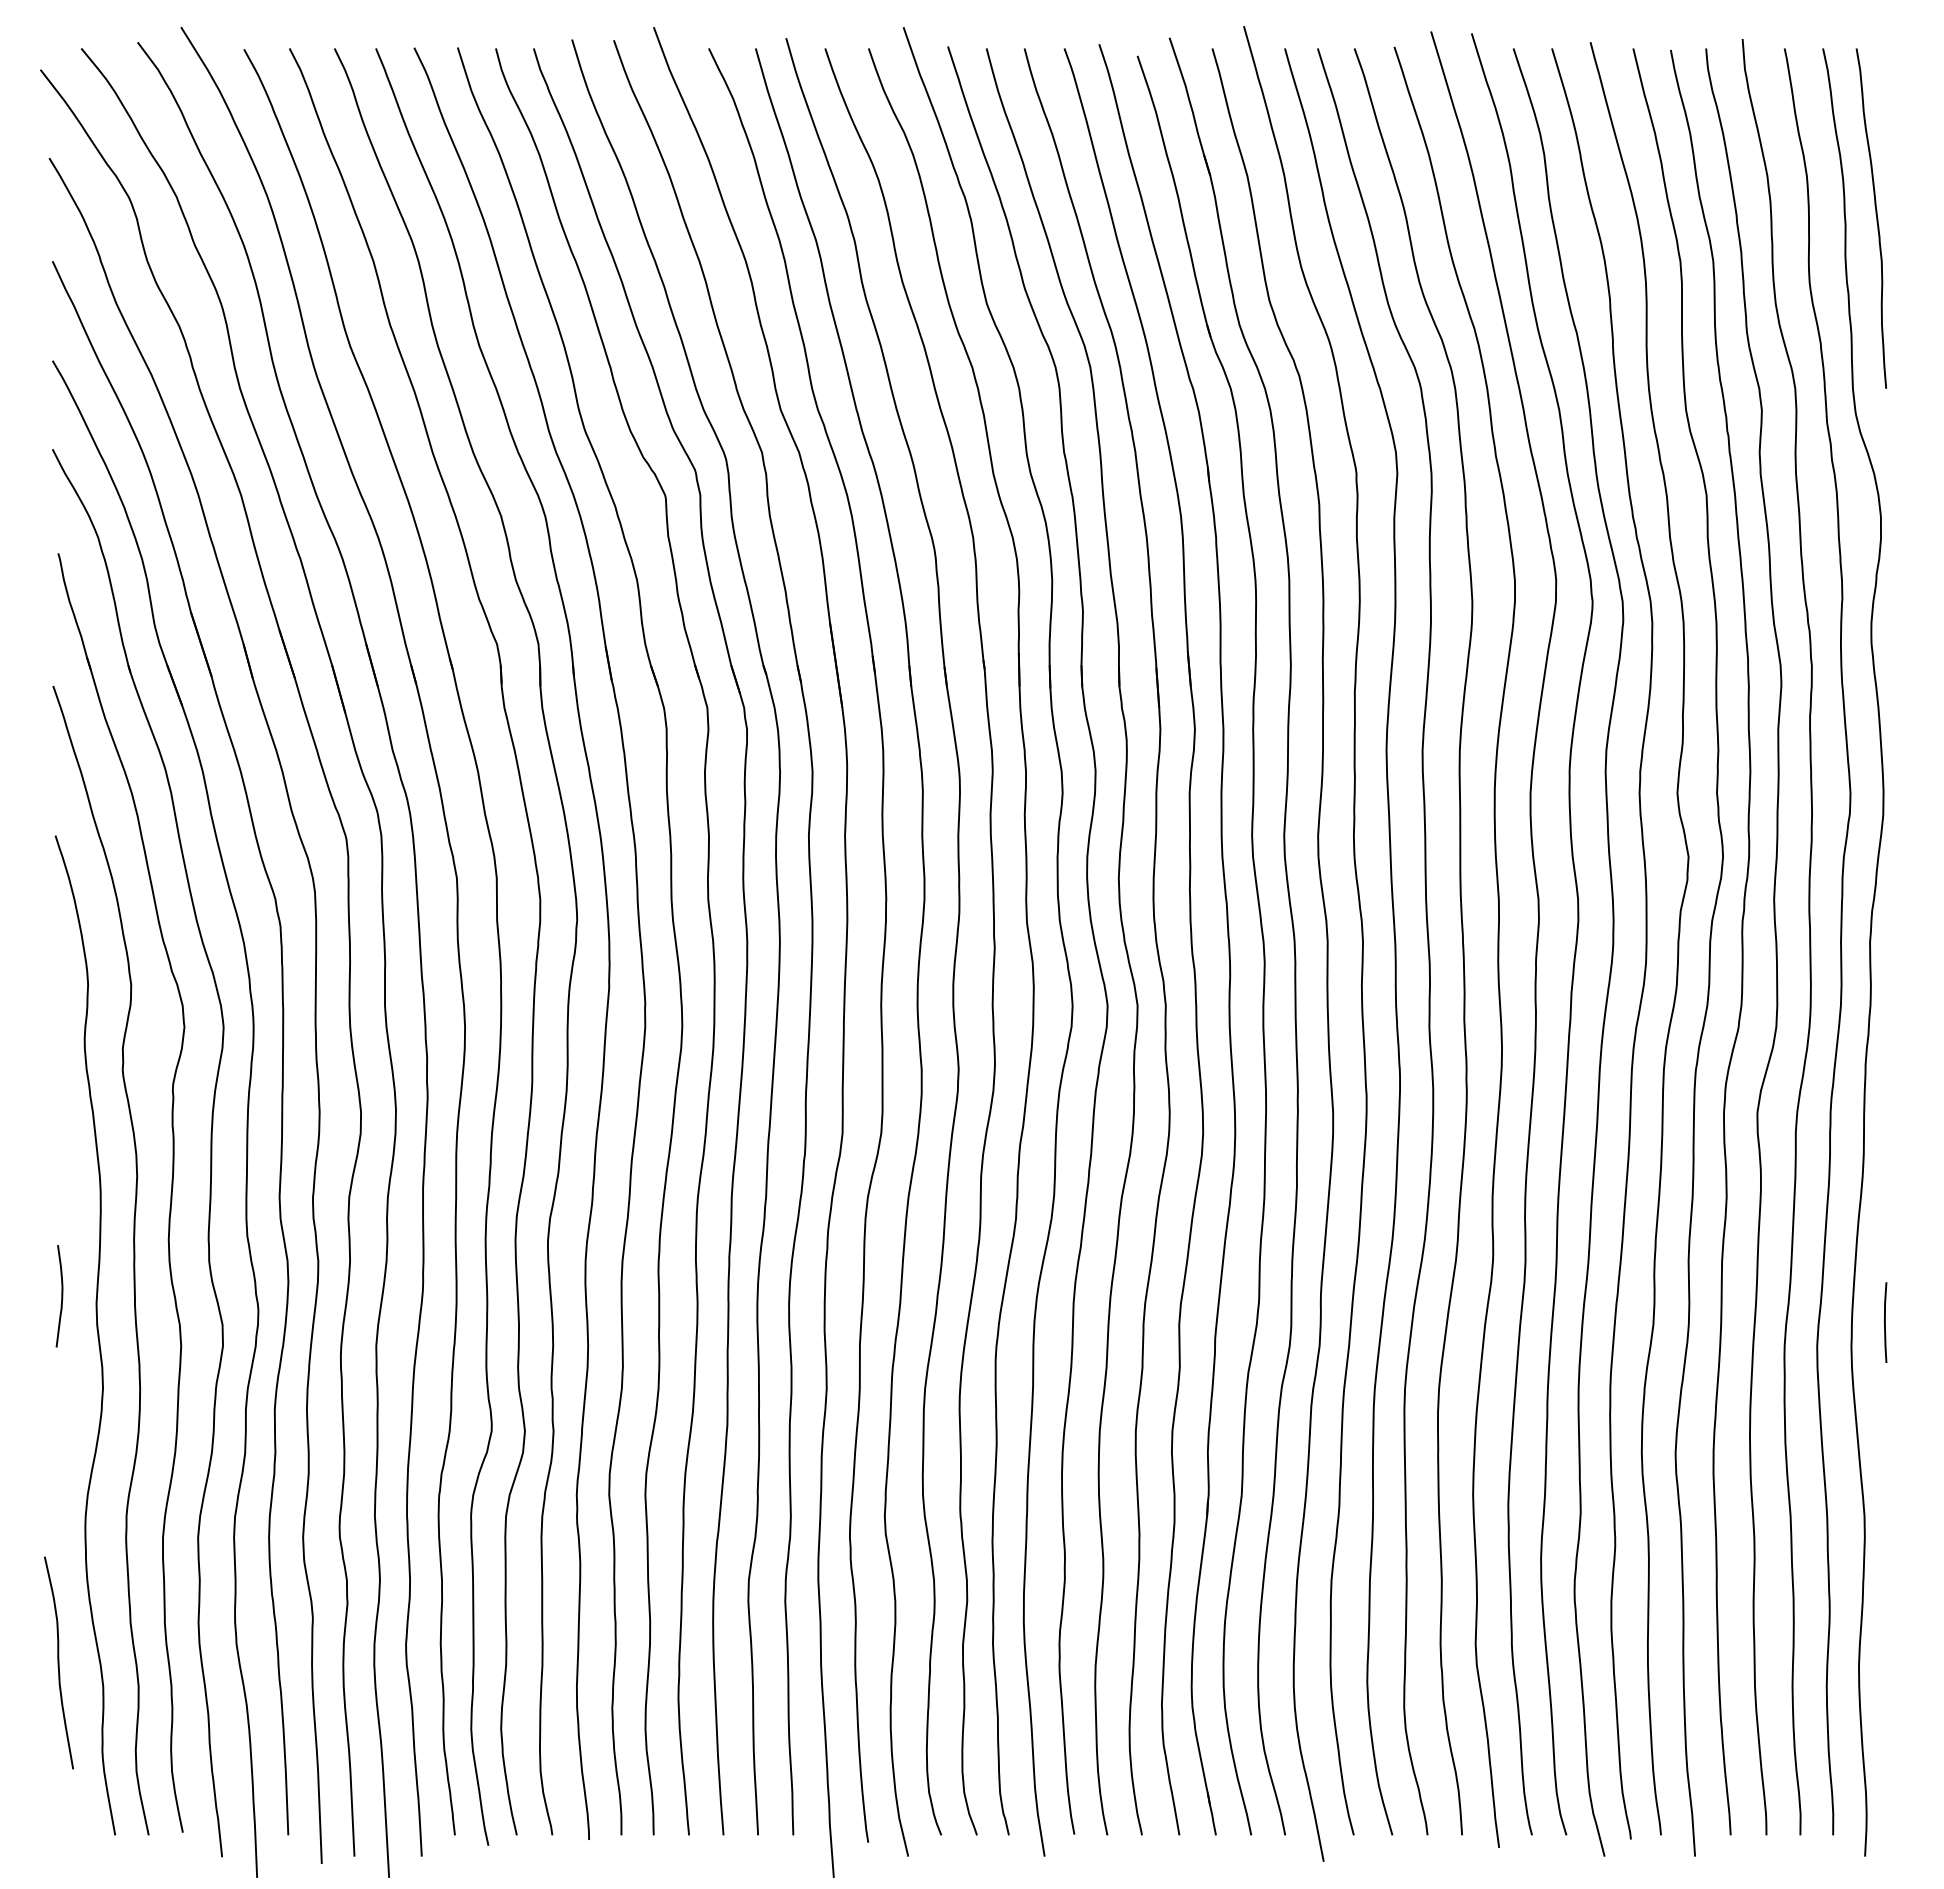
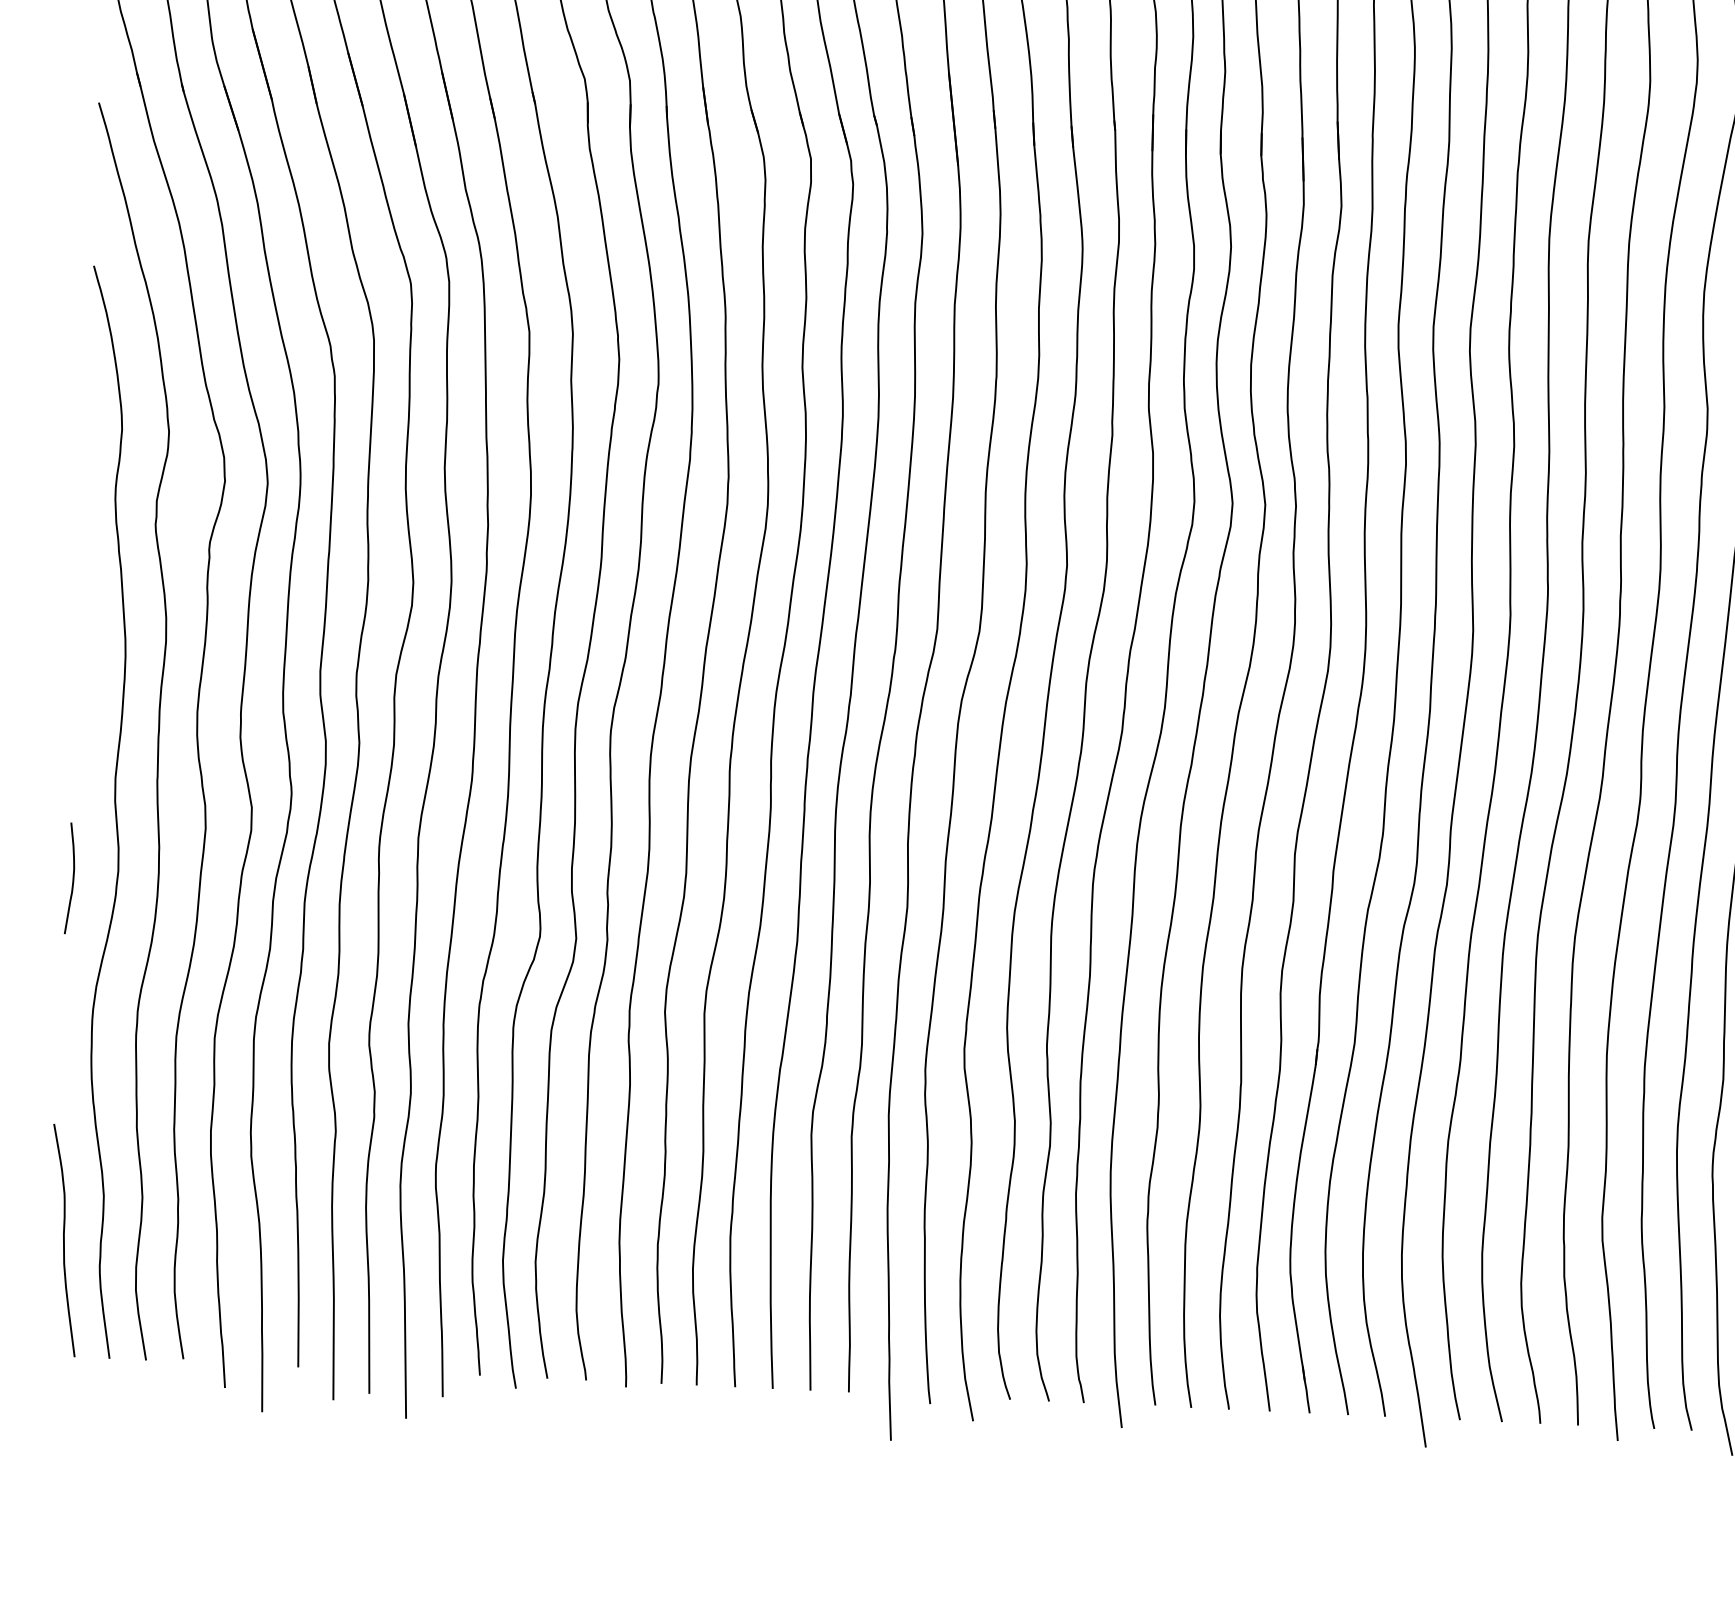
curve: (61, 1296) -> (72, 878), moved
curve: (58, 1662) -> (63, 1239), moved

